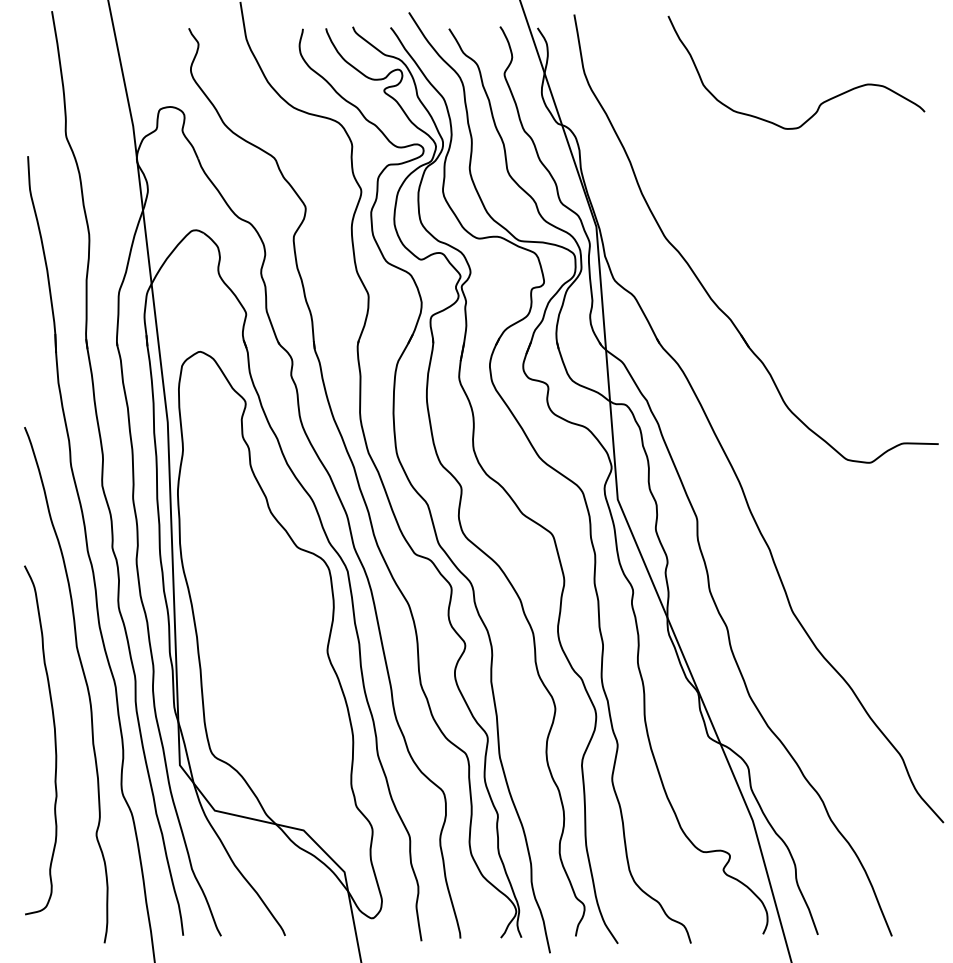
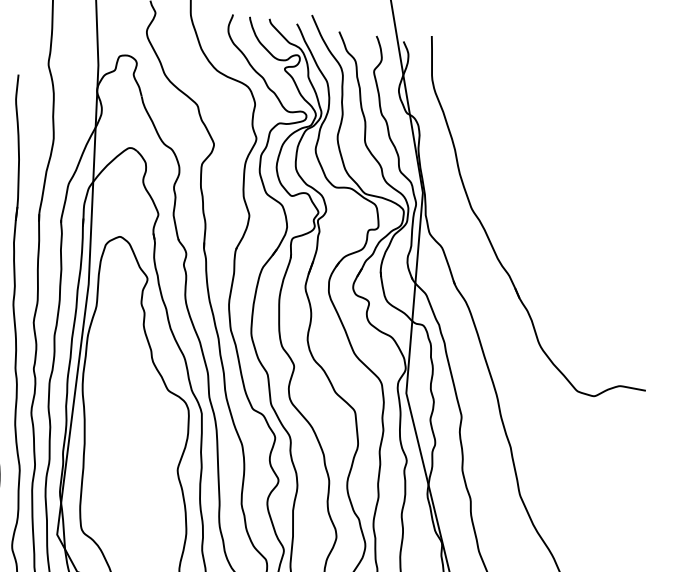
curve: (821, 102) -> (600, 128), removed

